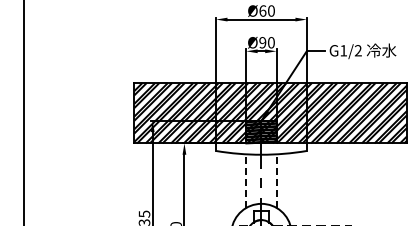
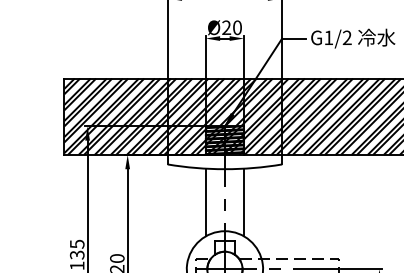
text: (262, 42) -> (226, 27), Ø90 -> Ø20
line: (246, 181) -> (206, 202), dashed -> solid
line: (276, 181) -> (243, 202), dashed -> solid

